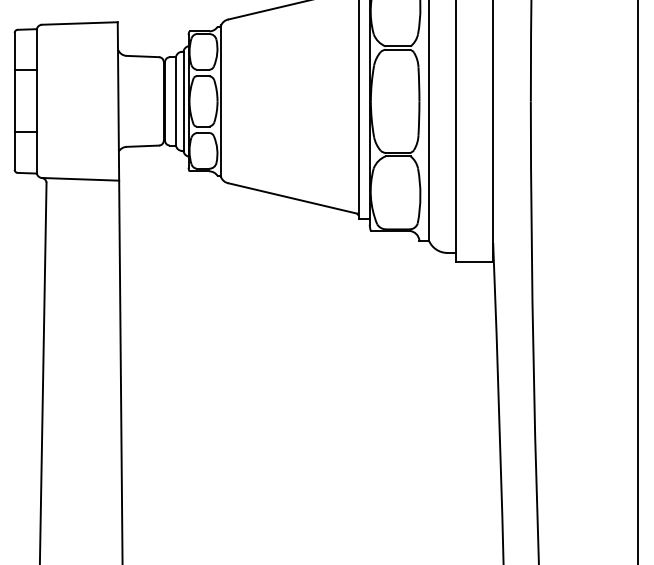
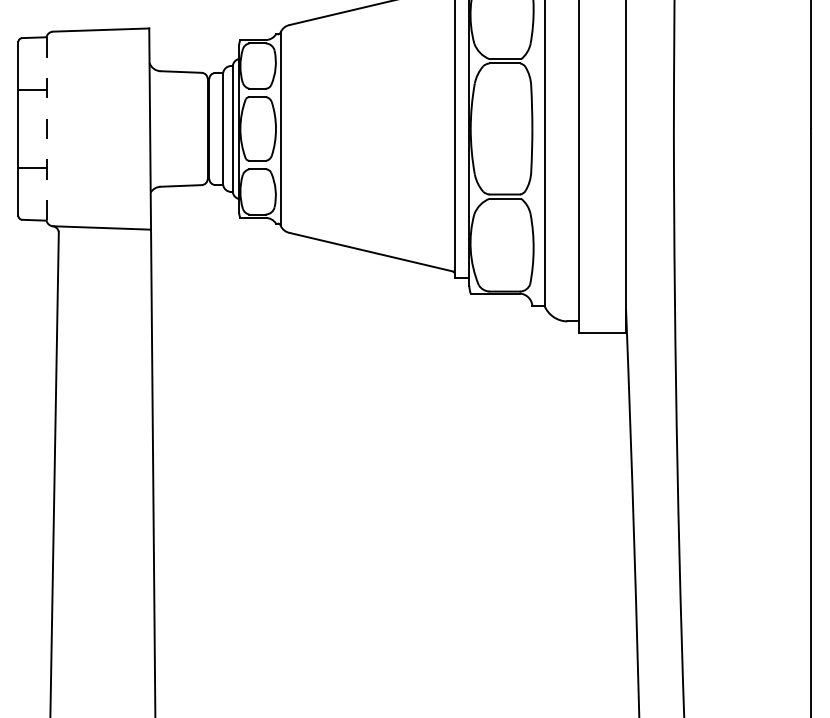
line: (36, 101) -> (46, 128), solid -> dashed

